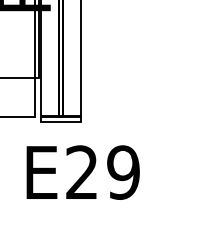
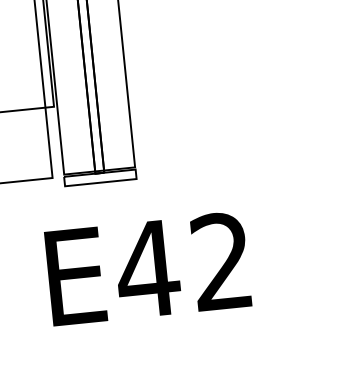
text: (101, 172) -> (182, 265), E29 -> E42

